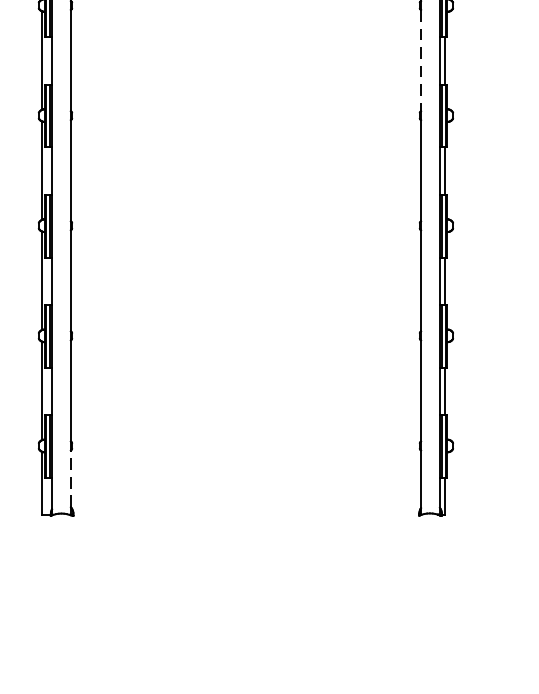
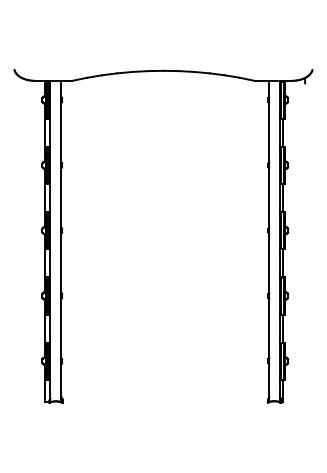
line: (421, 60) -> (269, 132), dashed -> solid
line: (71, 478) -> (61, 380), dashed -> solid

